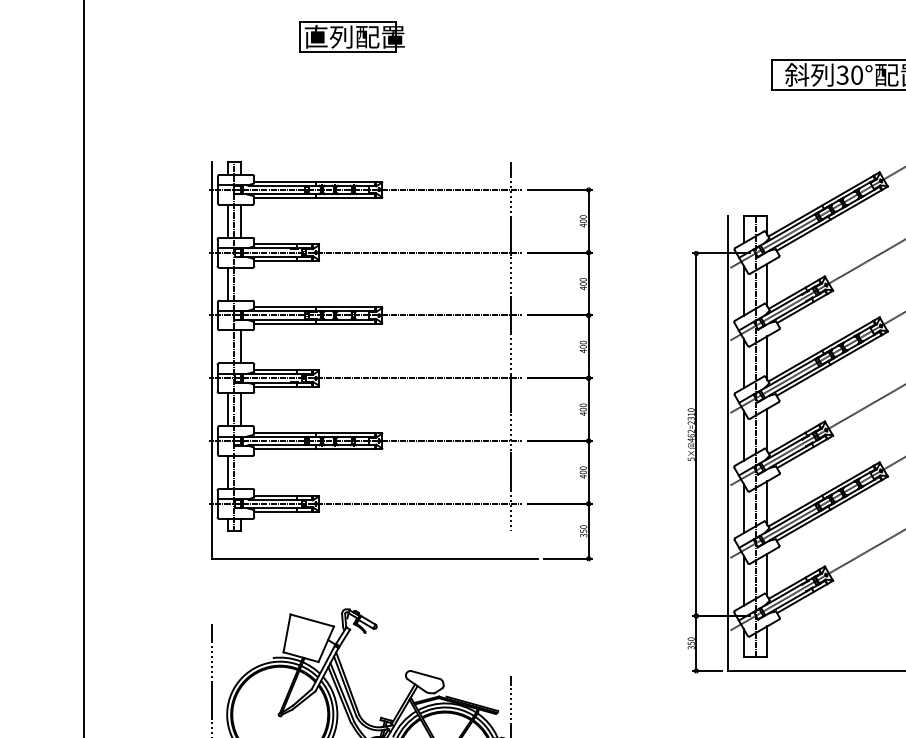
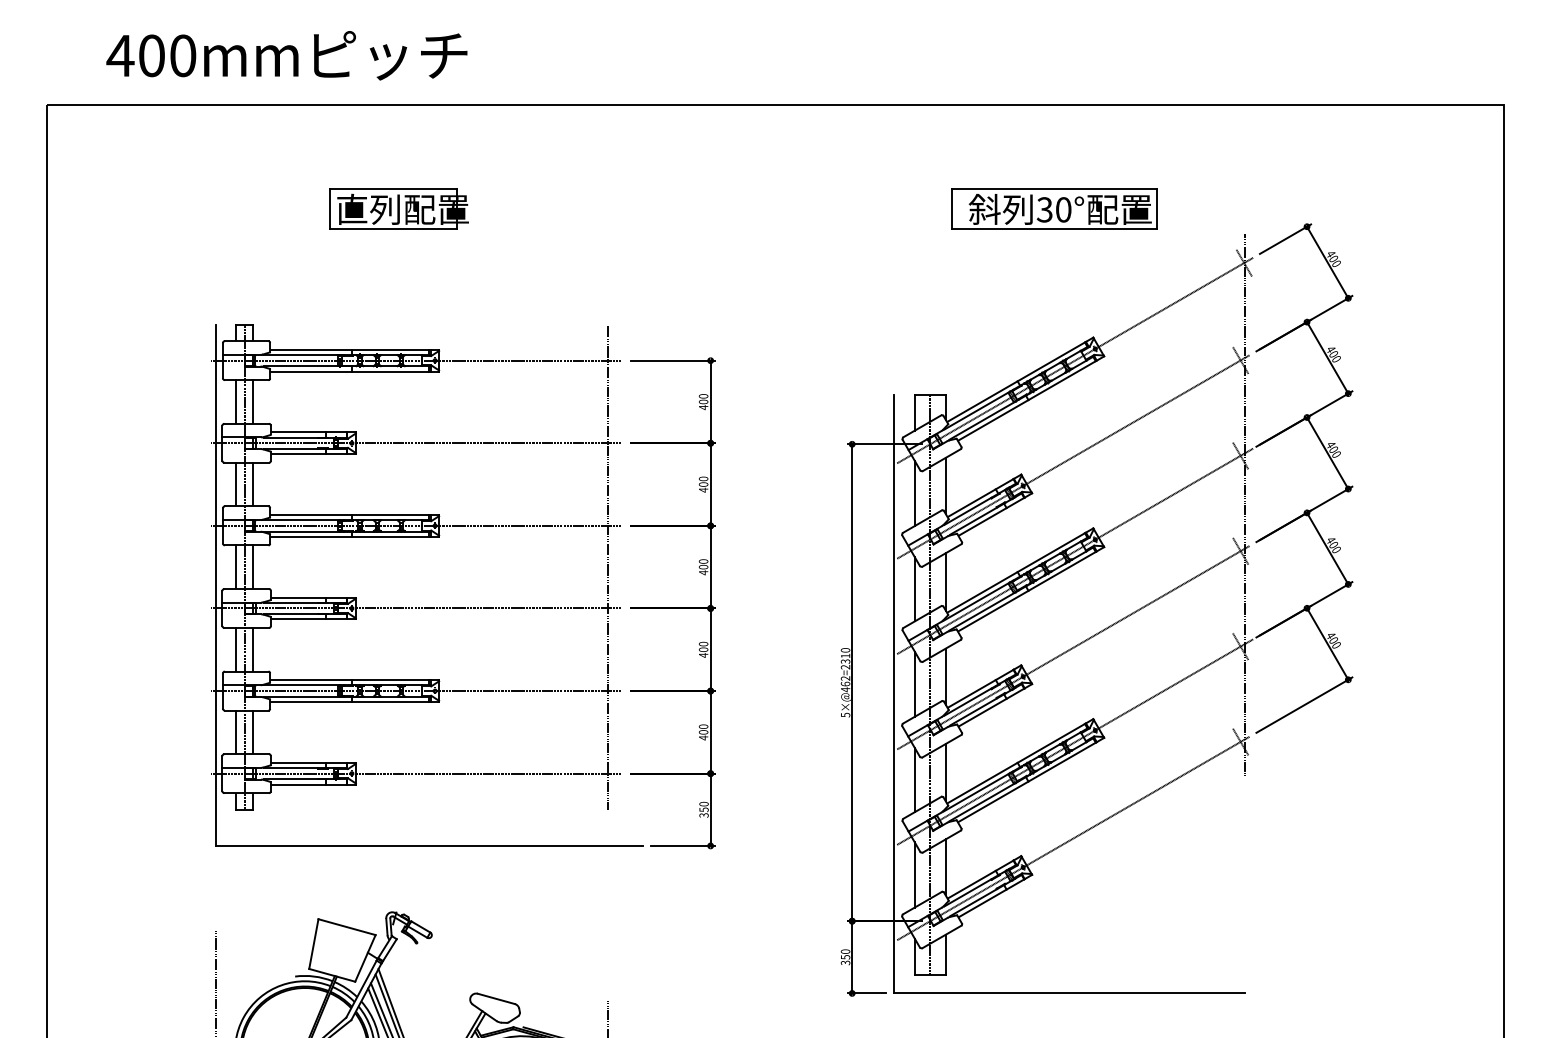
part: (351, 36) -> (398, 208), moved
line: (240, 283) -> (252, 483), added
line: (228, 346) -> (236, 566), added
line: (240, 471) -> (252, 731), added

